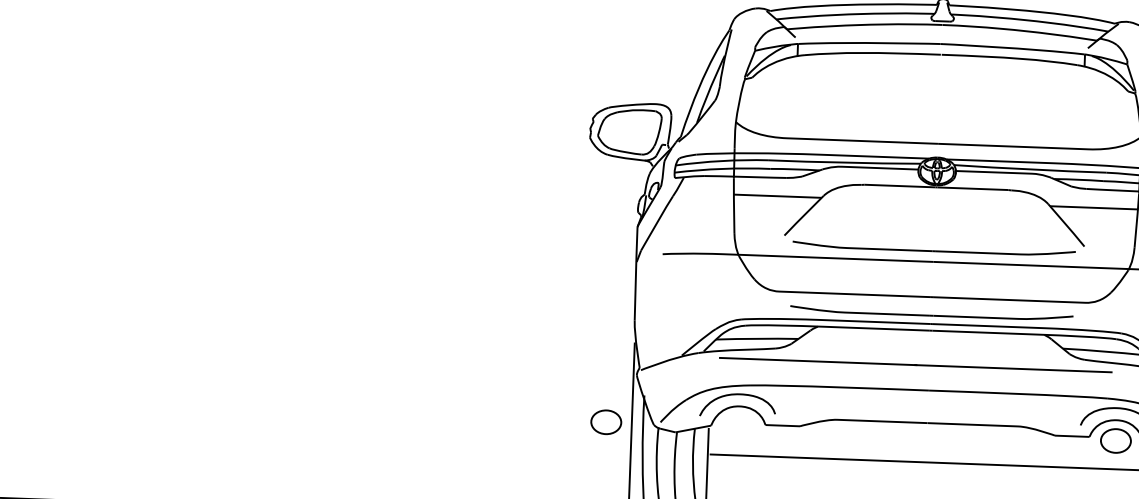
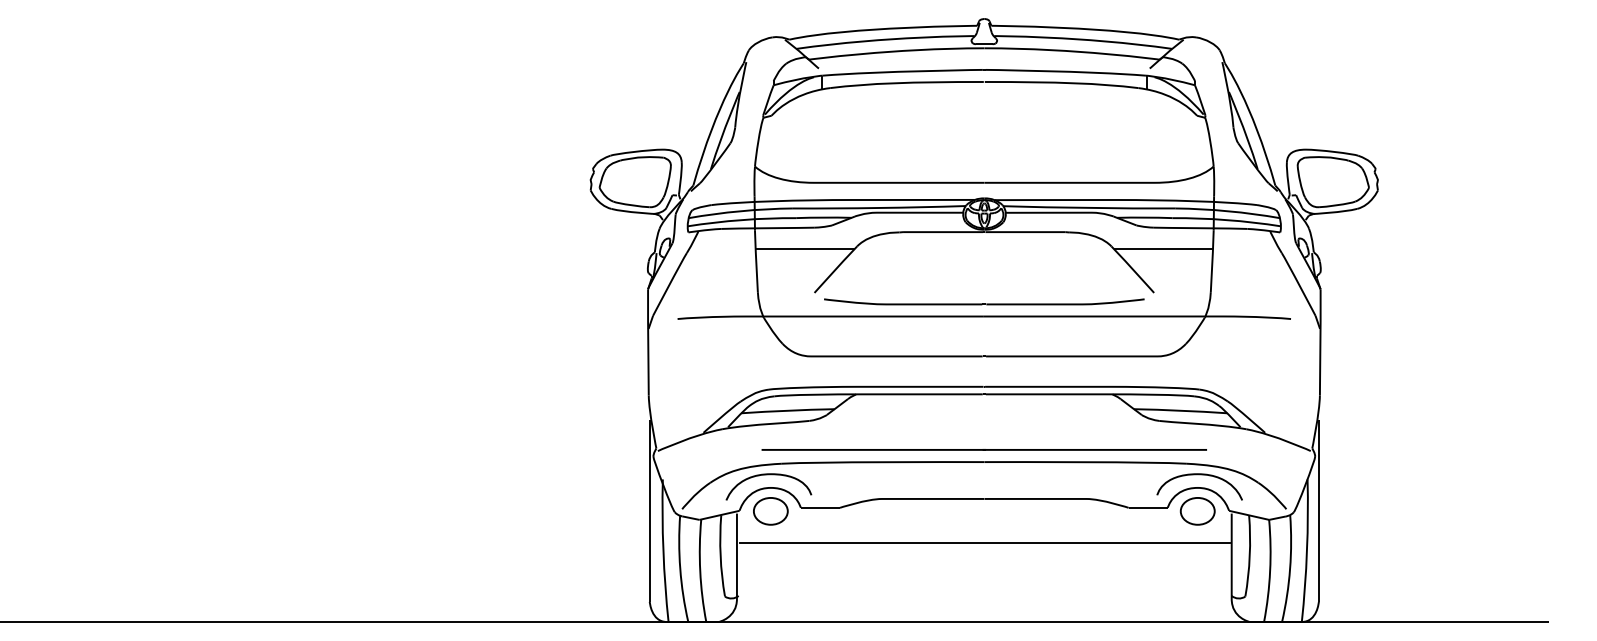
part: (931, 313) -> (984, 374), removed
line: (915, 364) -> (983, 449), moved
part: (605, 422) -> (770, 511), moved

